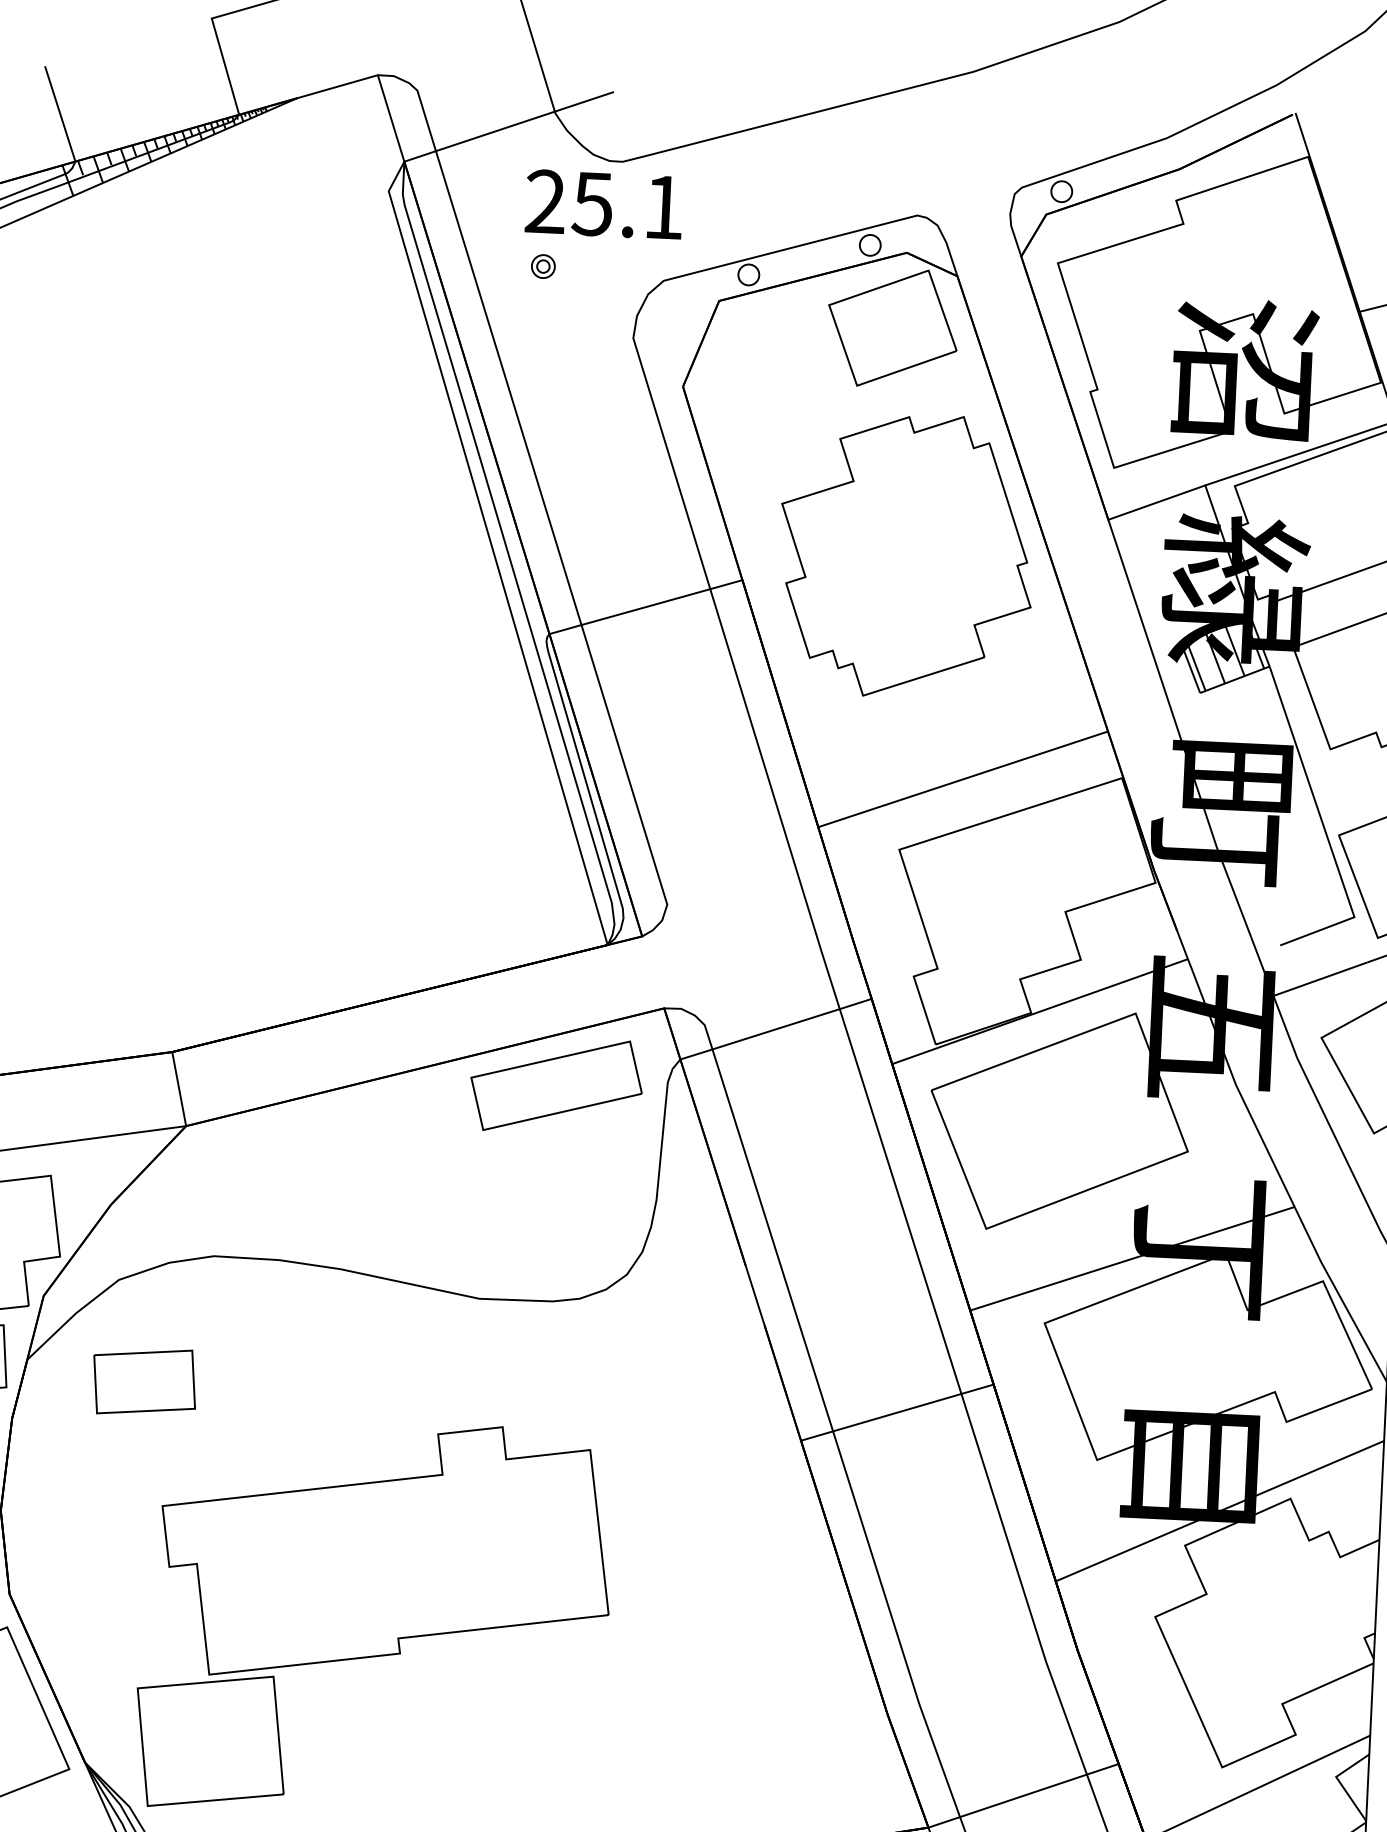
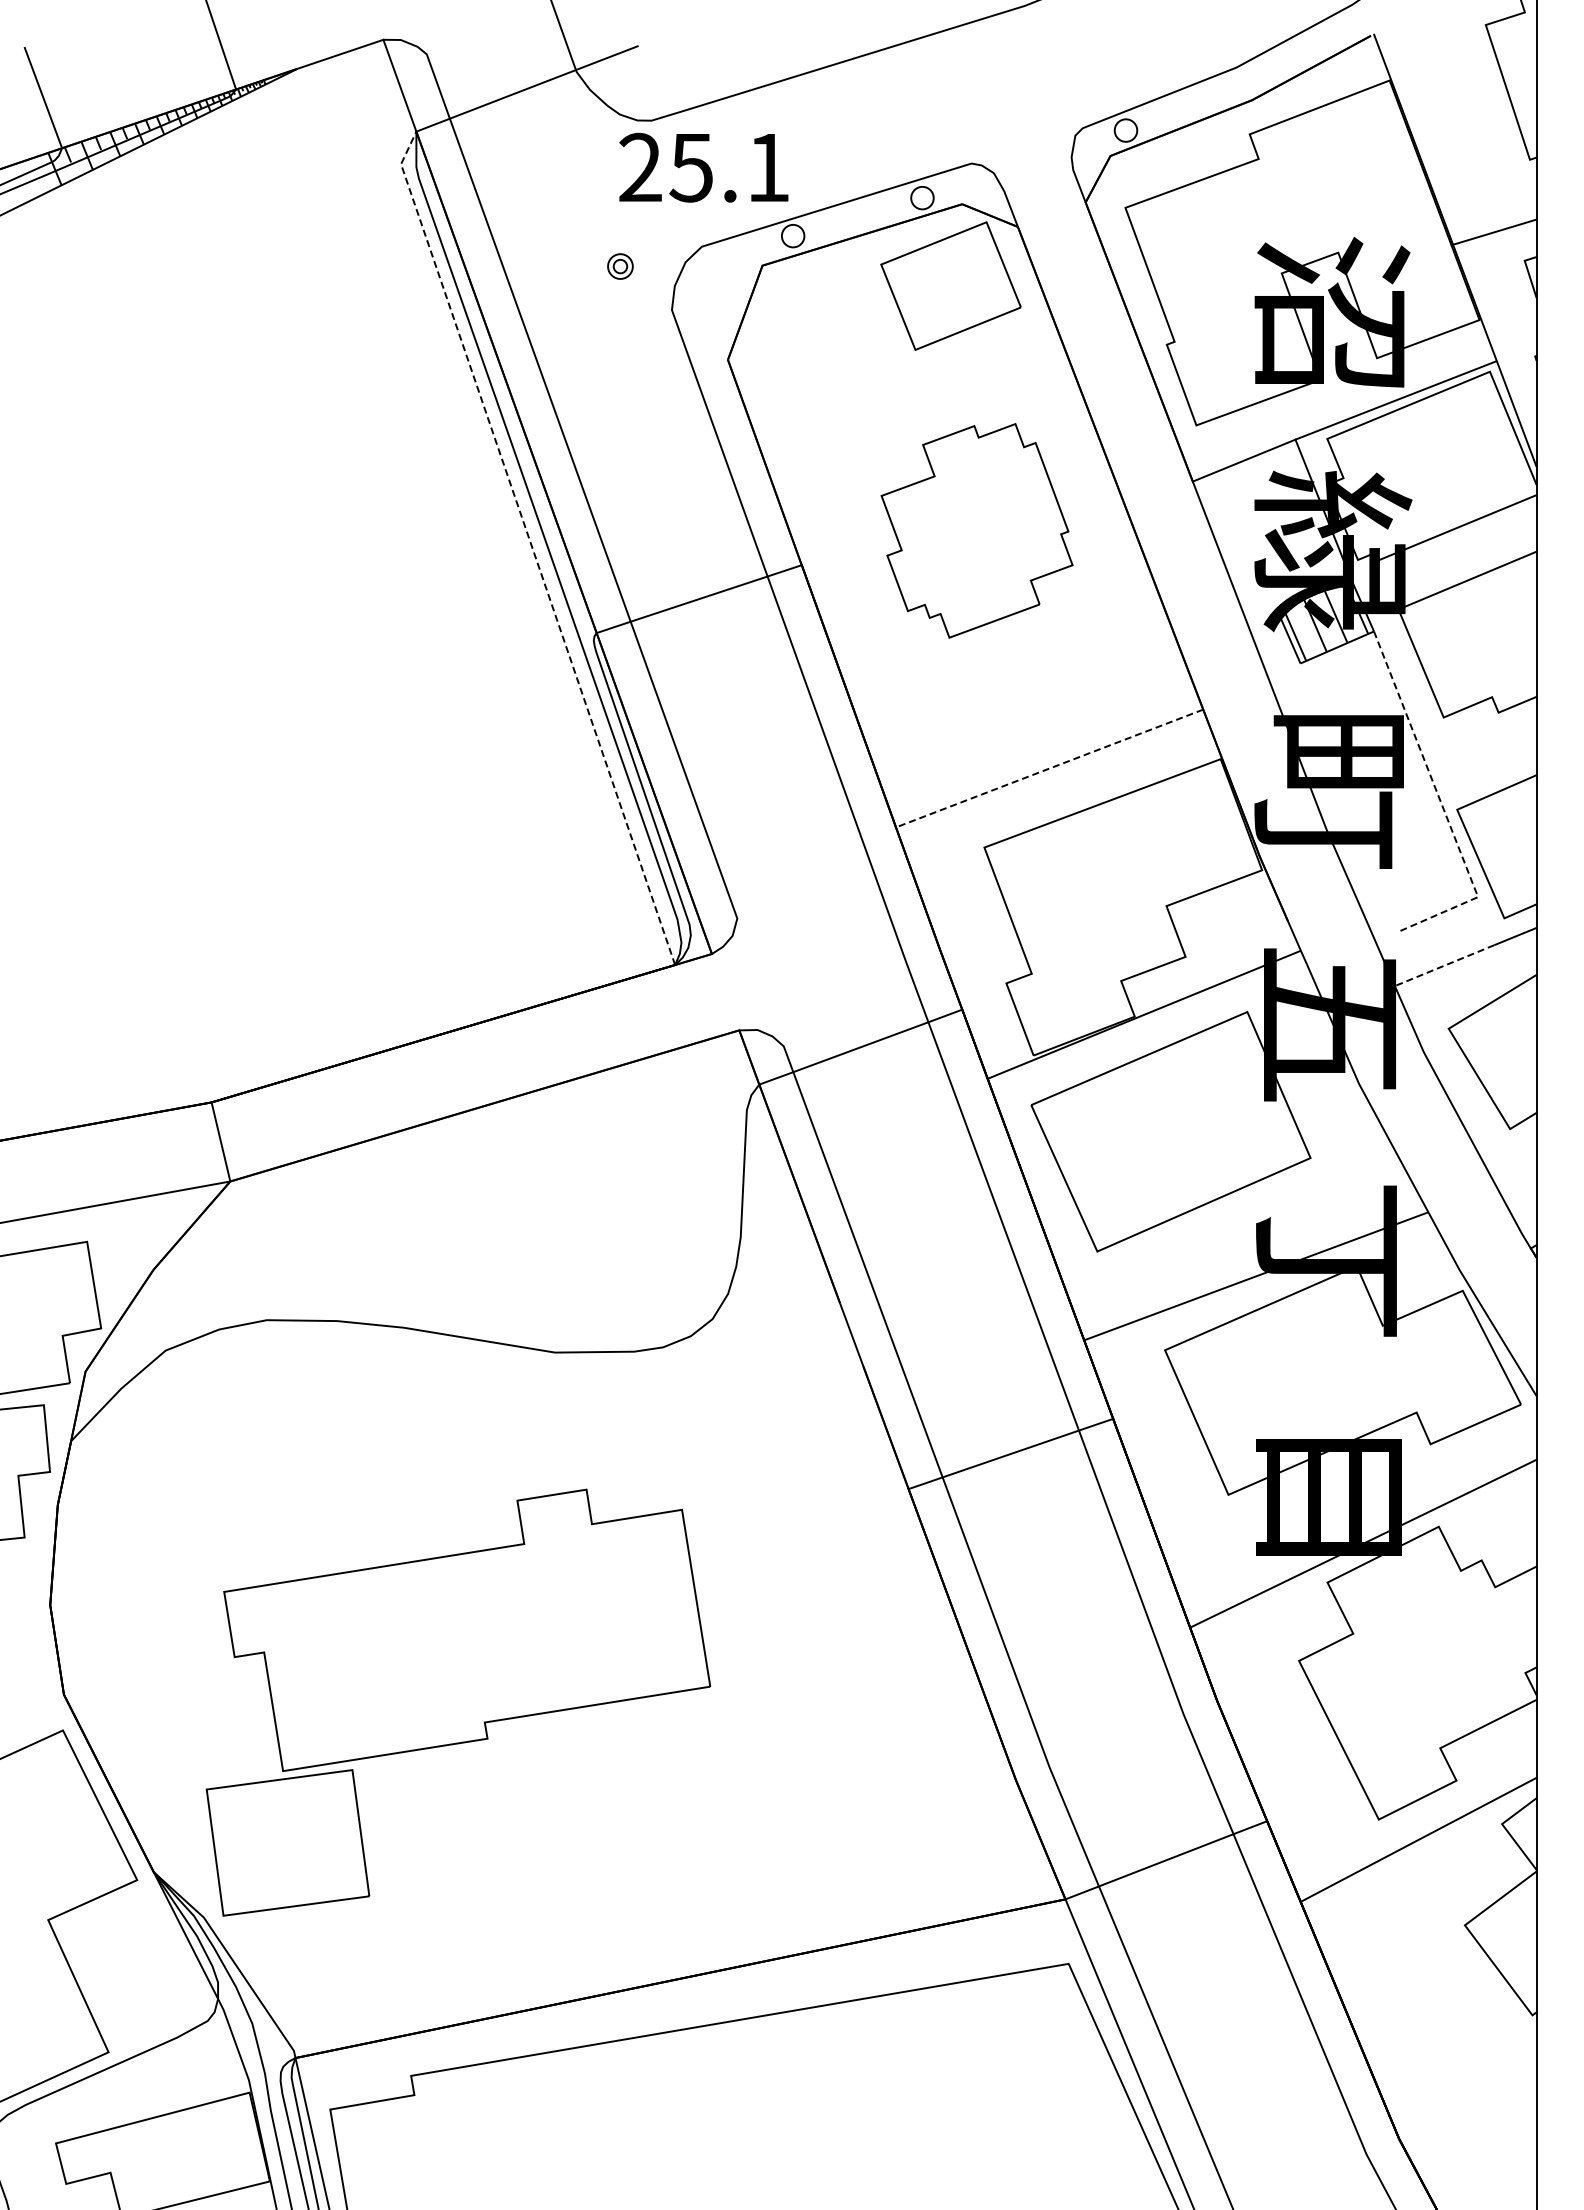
text: (603, 204) -> (703, 167), moved
part: (543, 266) -> (620, 266), moved
line: (493, 552) -> (532, 547), solid -> dashed
part: (905, 555) -> (976, 530), size x0.7
line: (963, 779) -> (1049, 768), solid -> dashed
line: (1325, 830) -> (1442, 805), solid -> dashed
line: (1320, 979) -> (1444, 965), solid -> dashed
part: (556, 1085) -> (627, 1118), removed
part: (144, 1382) -> (198, 1459), removed

